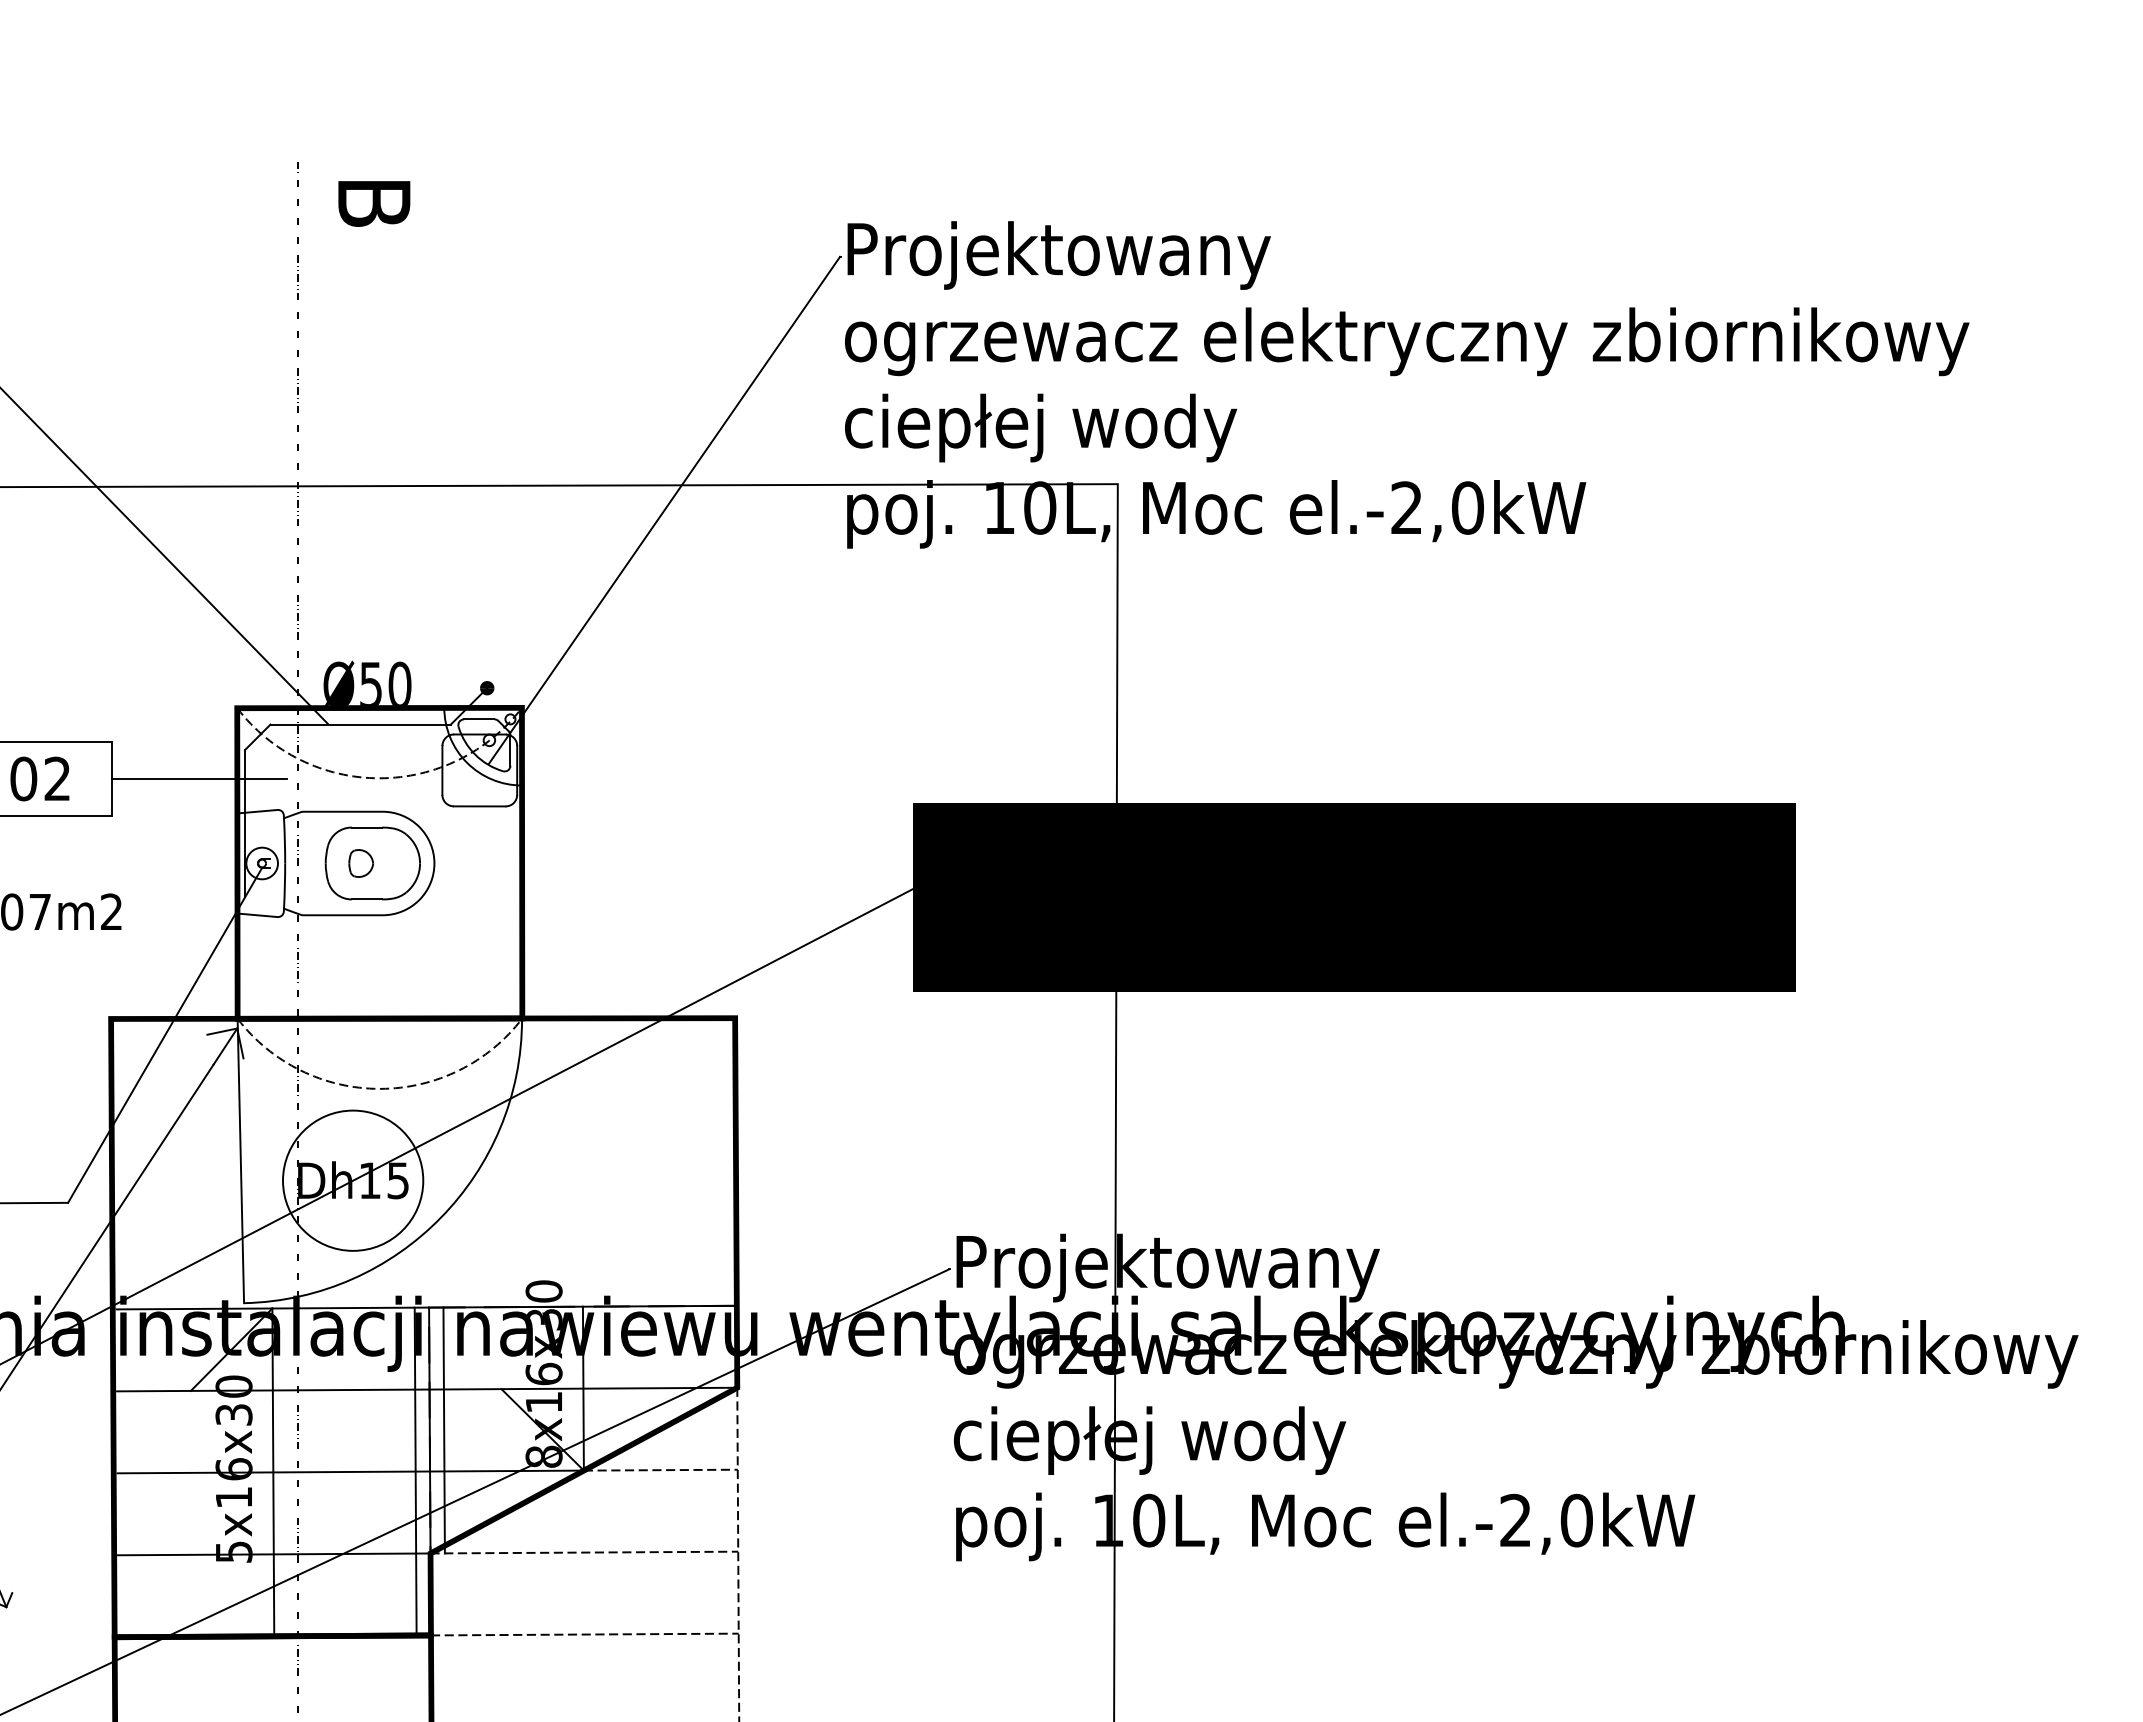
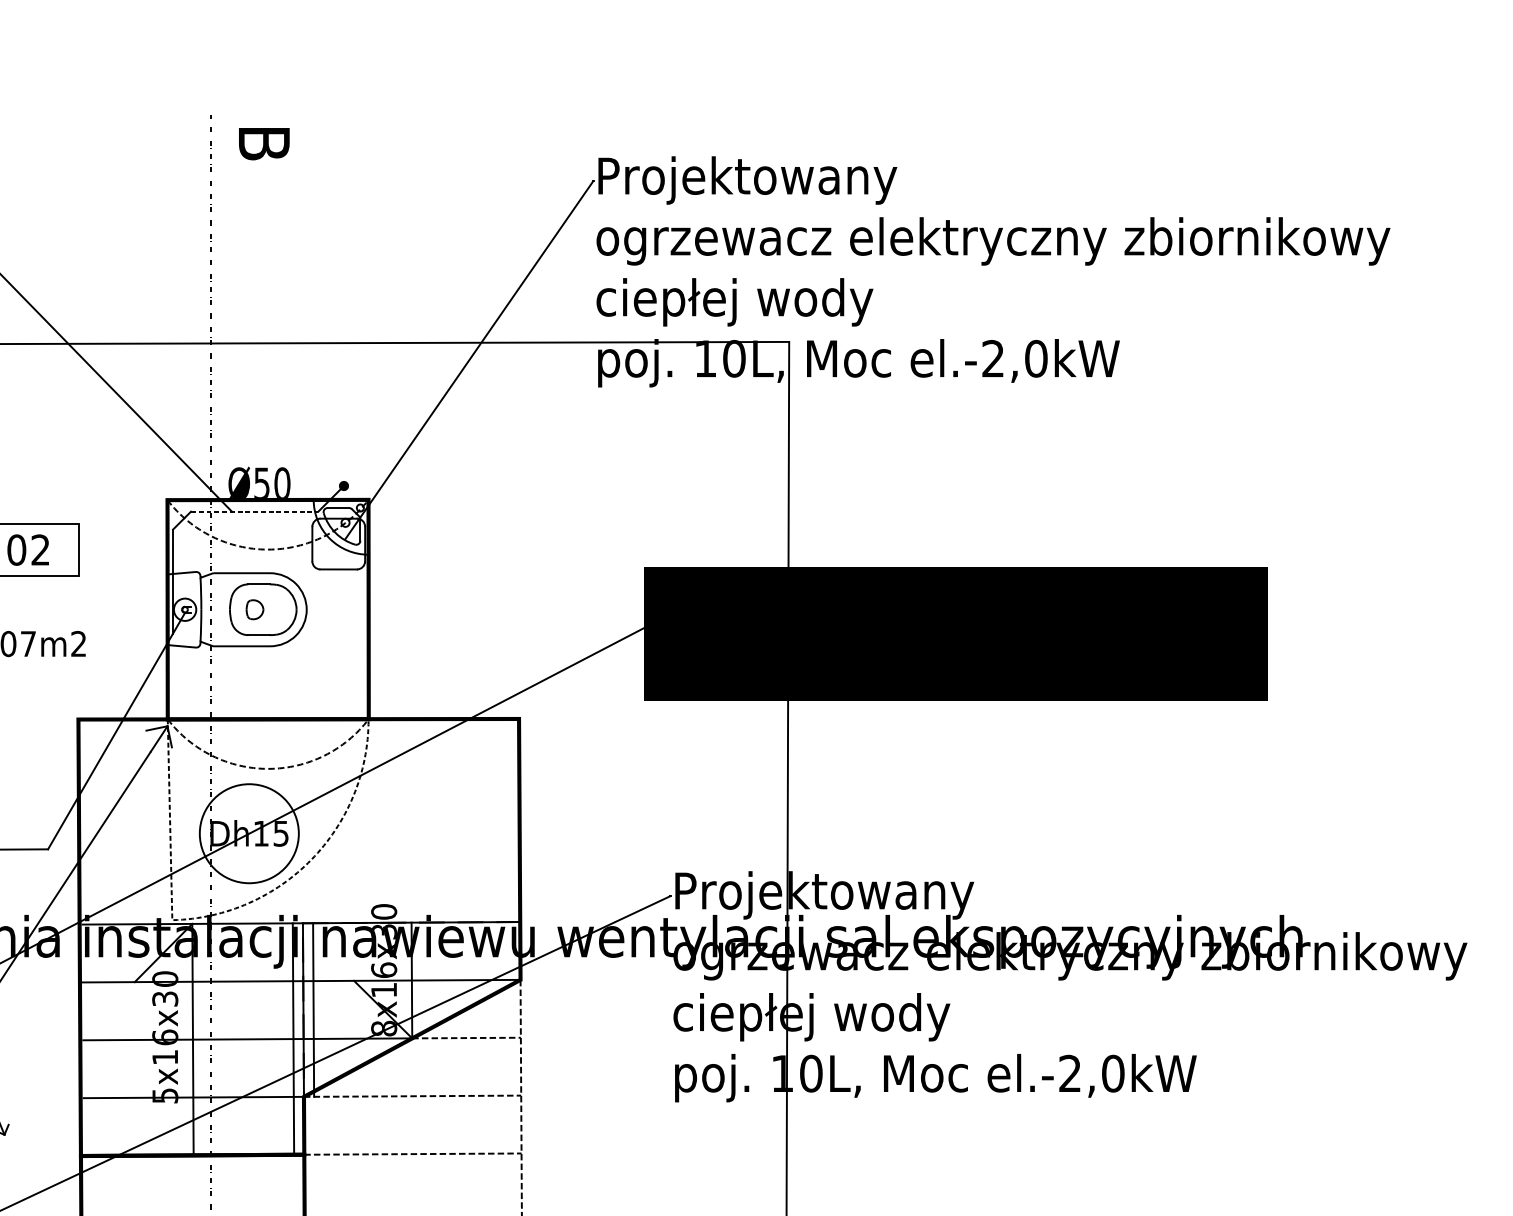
line: (361, 724) -> (255, 511), solid -> dashed
line: (199, 779) -> (140, 550), removed
line: (333, 1286) -> (235, 908), solid -> dashed

